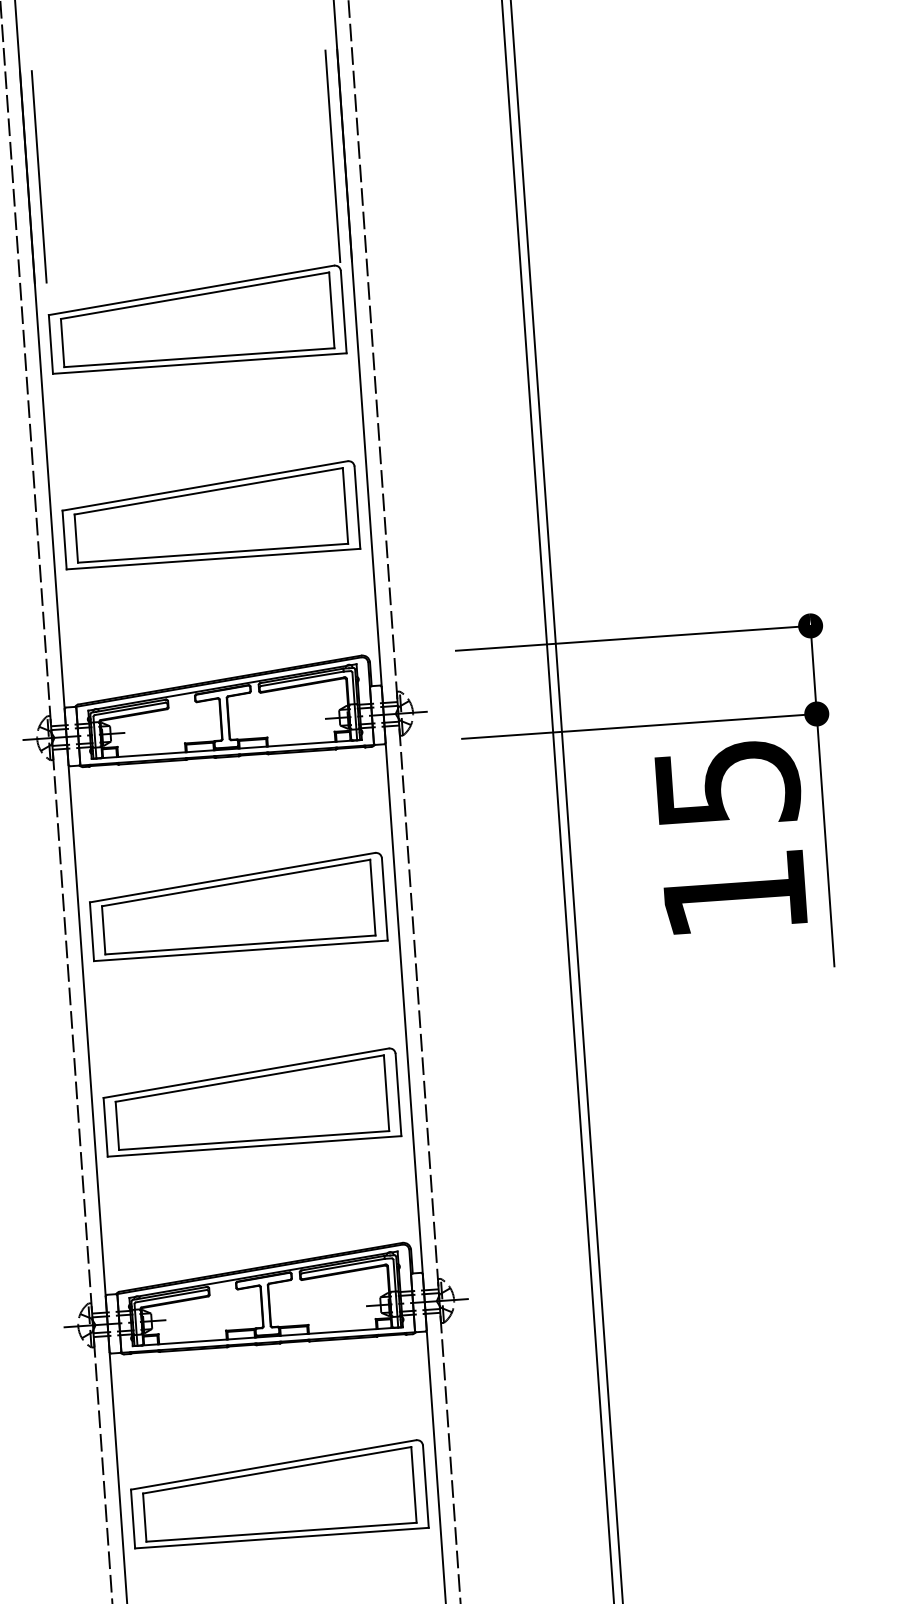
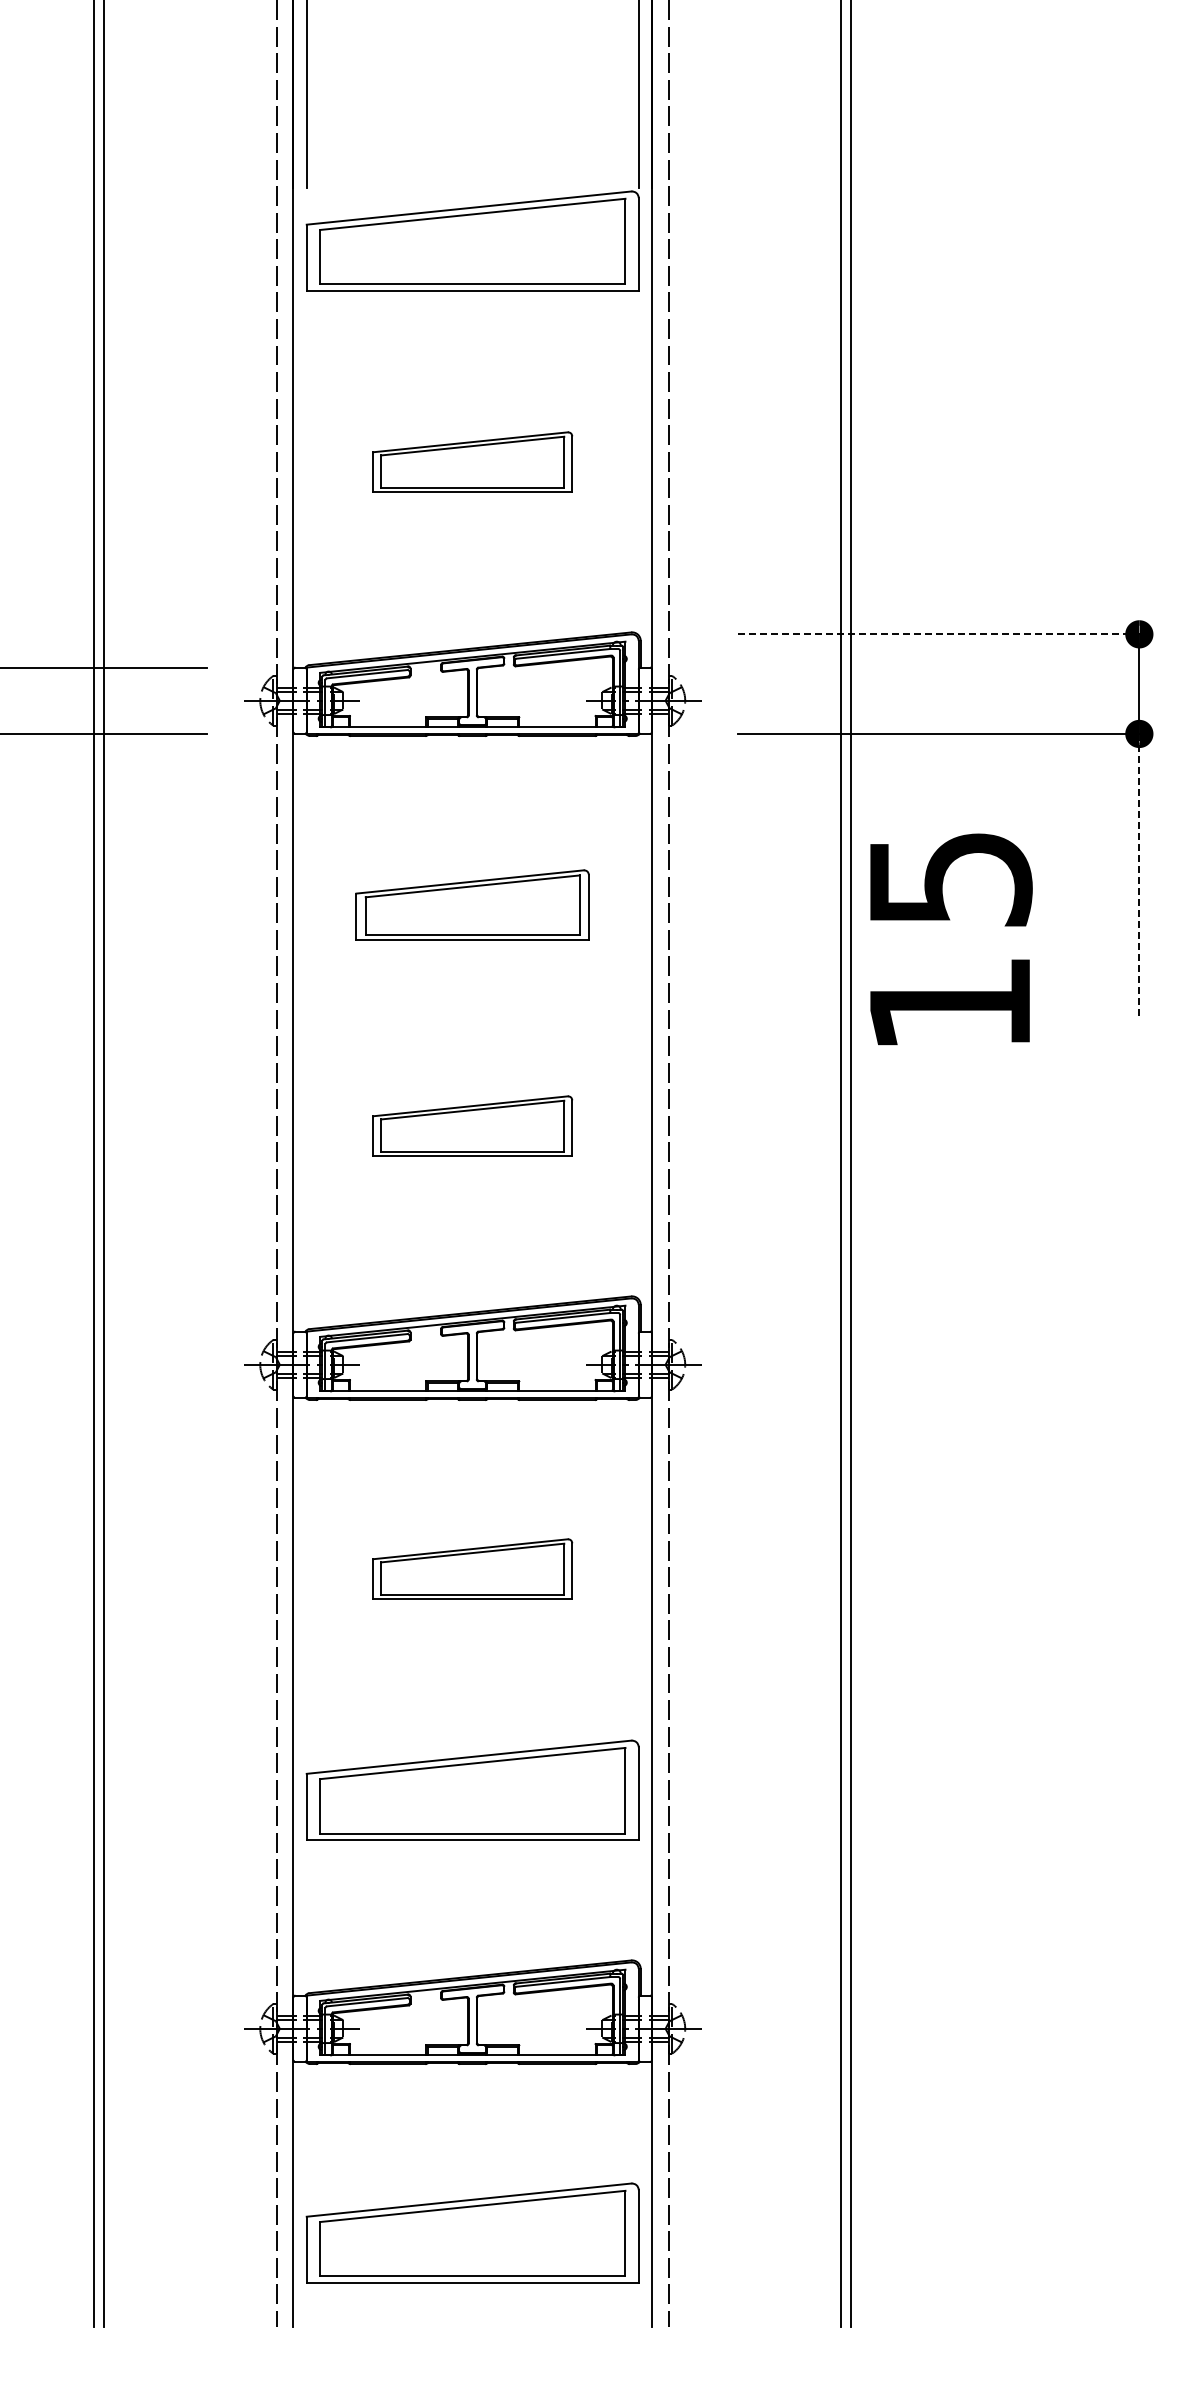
part: (210, 514) -> (472, 461), size x0.6
line: (636, 638) -> (942, 634), solid -> dashed
text: (732, 836) -> (951, 939), moved
line: (825, 840) -> (1139, 876), solid -> dashed
part: (237, 906) -> (472, 904), size x0.7
part: (251, 1101) -> (472, 1125), size x0.6
part: (278, 1493) -> (472, 1568), size x0.6

